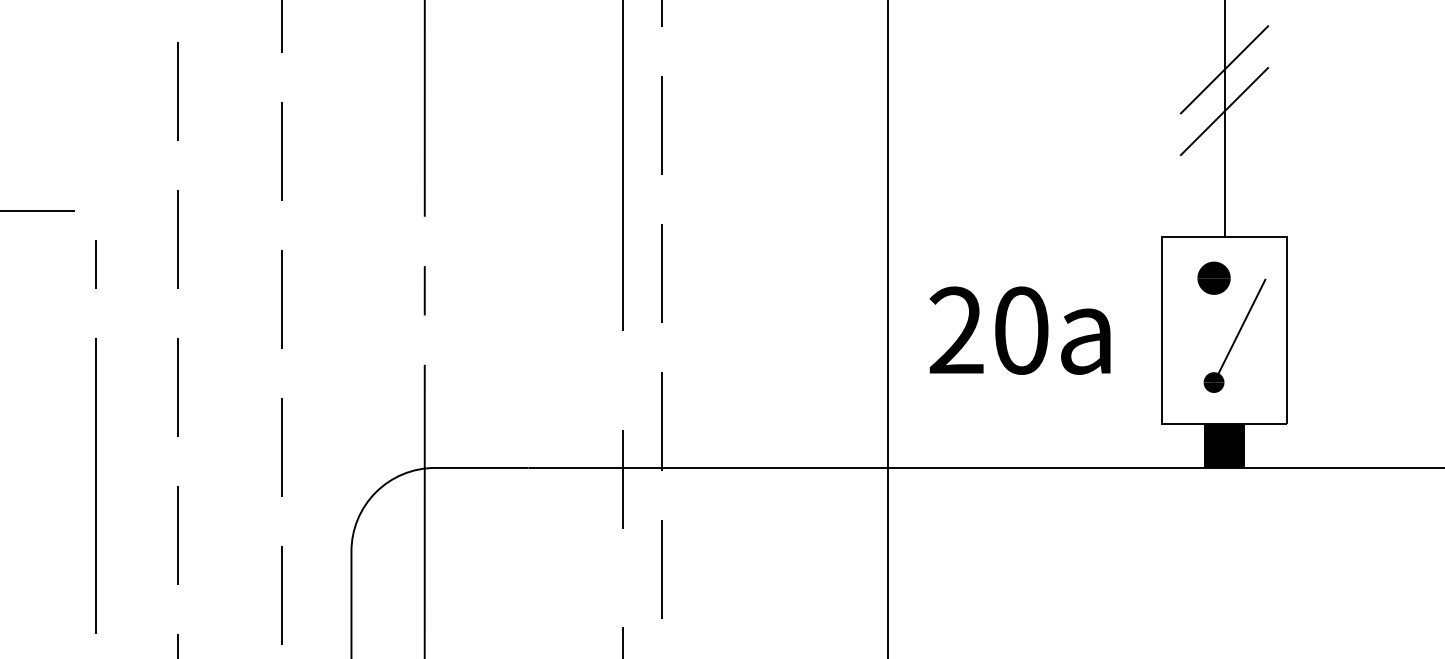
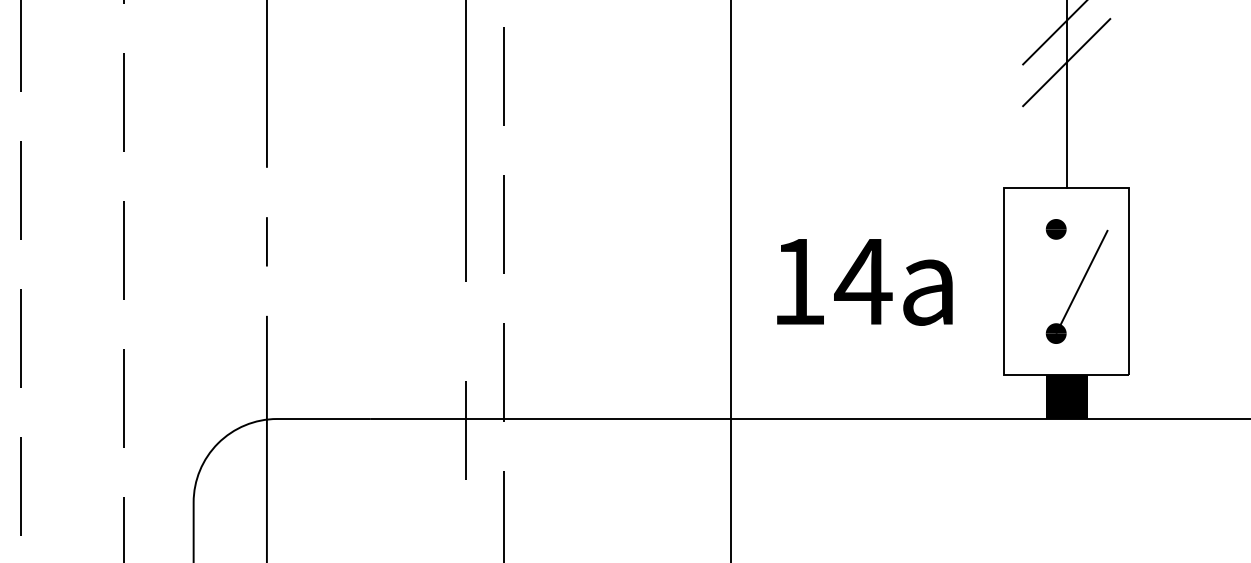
part: (1213, 278) -> (1055, 229), size x0.62
text: (989, 330) -> (831, 281), 20 -> 14

